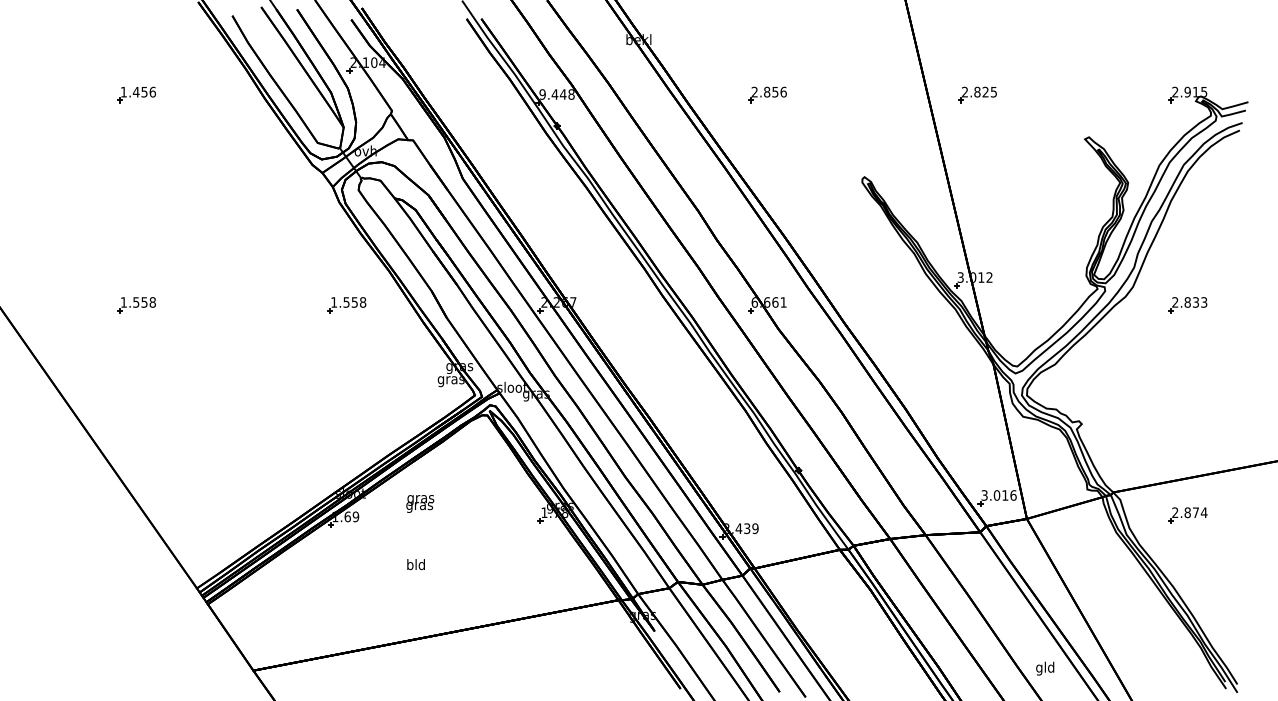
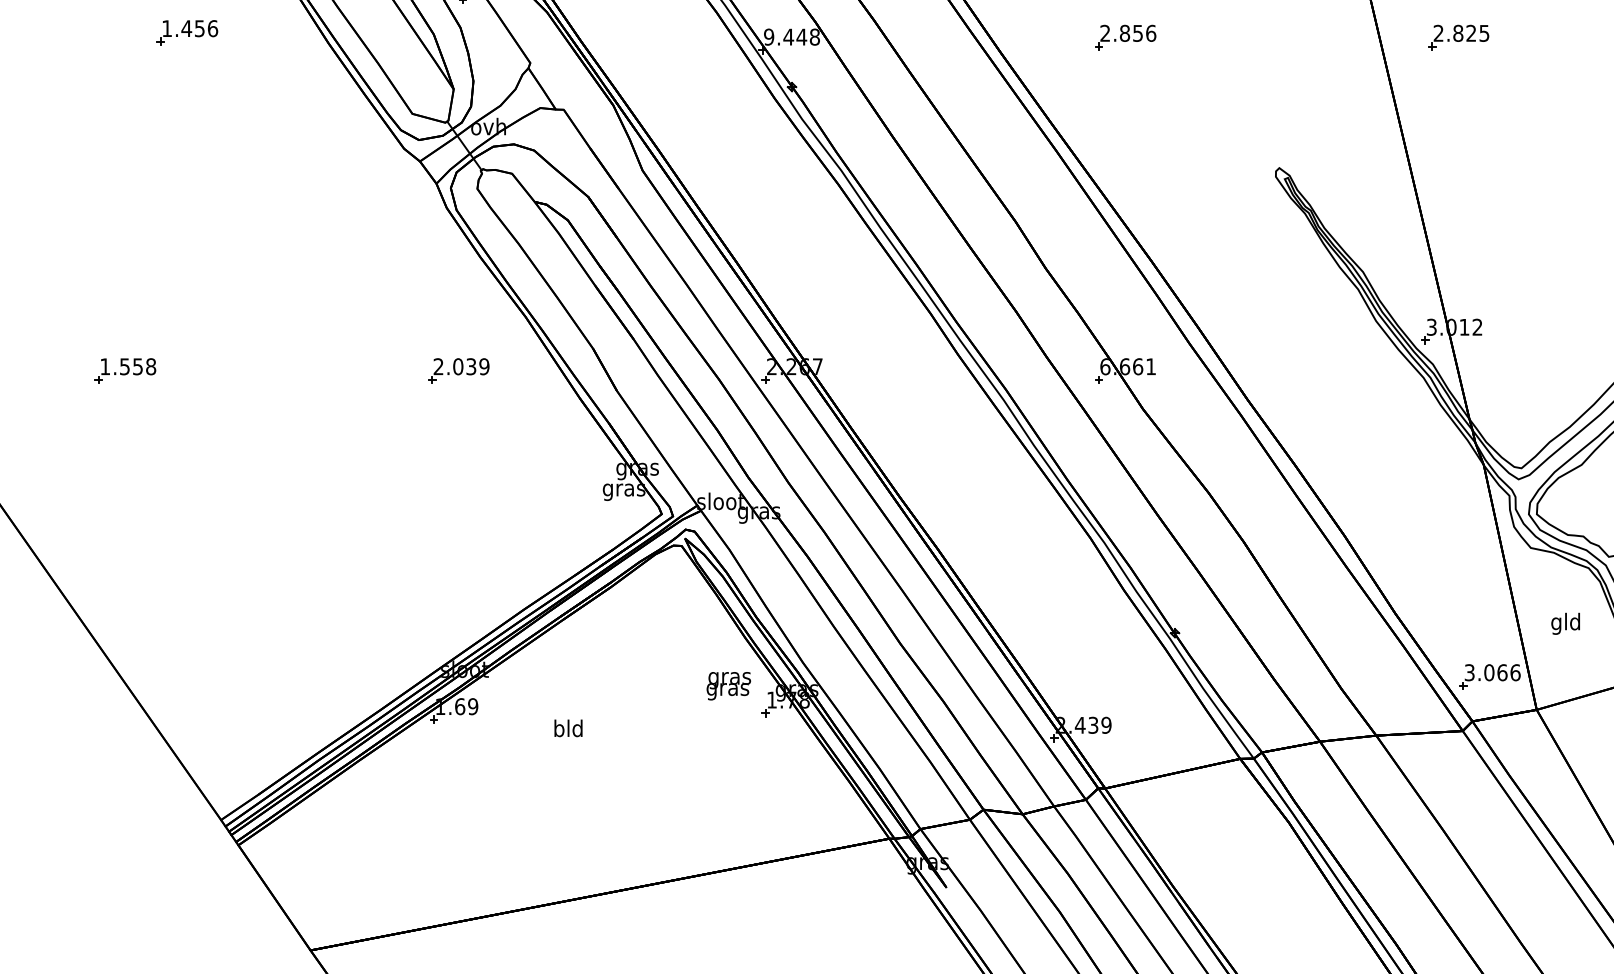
part: (136, 94) -> (187, 32), moved
text: (348, 302) -> (461, 366), 1.558 -> 2.039
text: (1005, 495) -> (1502, 672), 3.016 -> 3.066
text: (420, 503) -> (729, 685), moved
text: (415, 564) -> (567, 728), moved
text: (1045, 668) -> (1566, 623), moved

